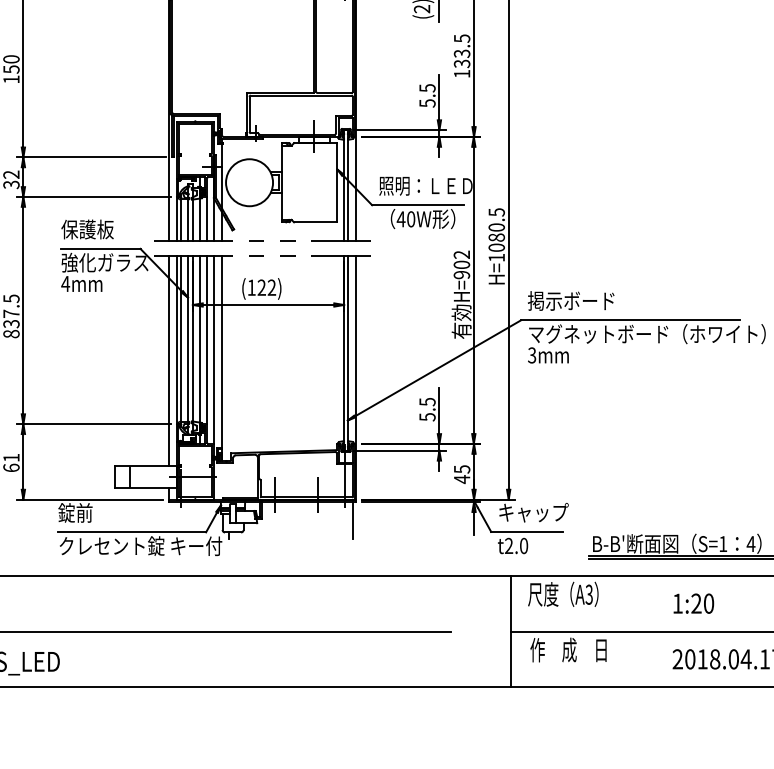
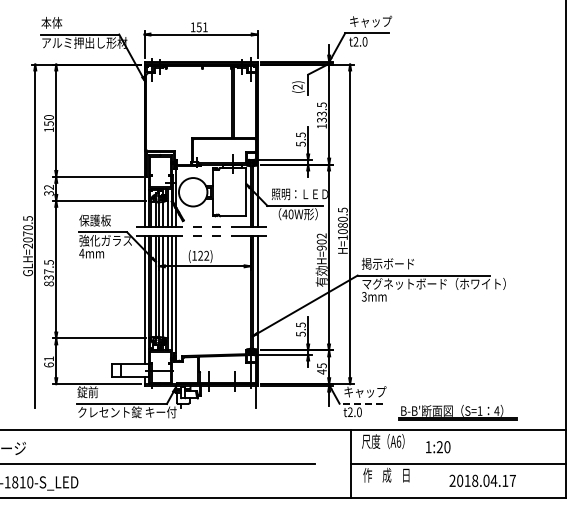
line: (527, 531) -> (361, 403), solid -> dashed
text: (588, 594) -> (398, 441), A3 -> A6
text: (694, 604) -> (438, 447), moved

